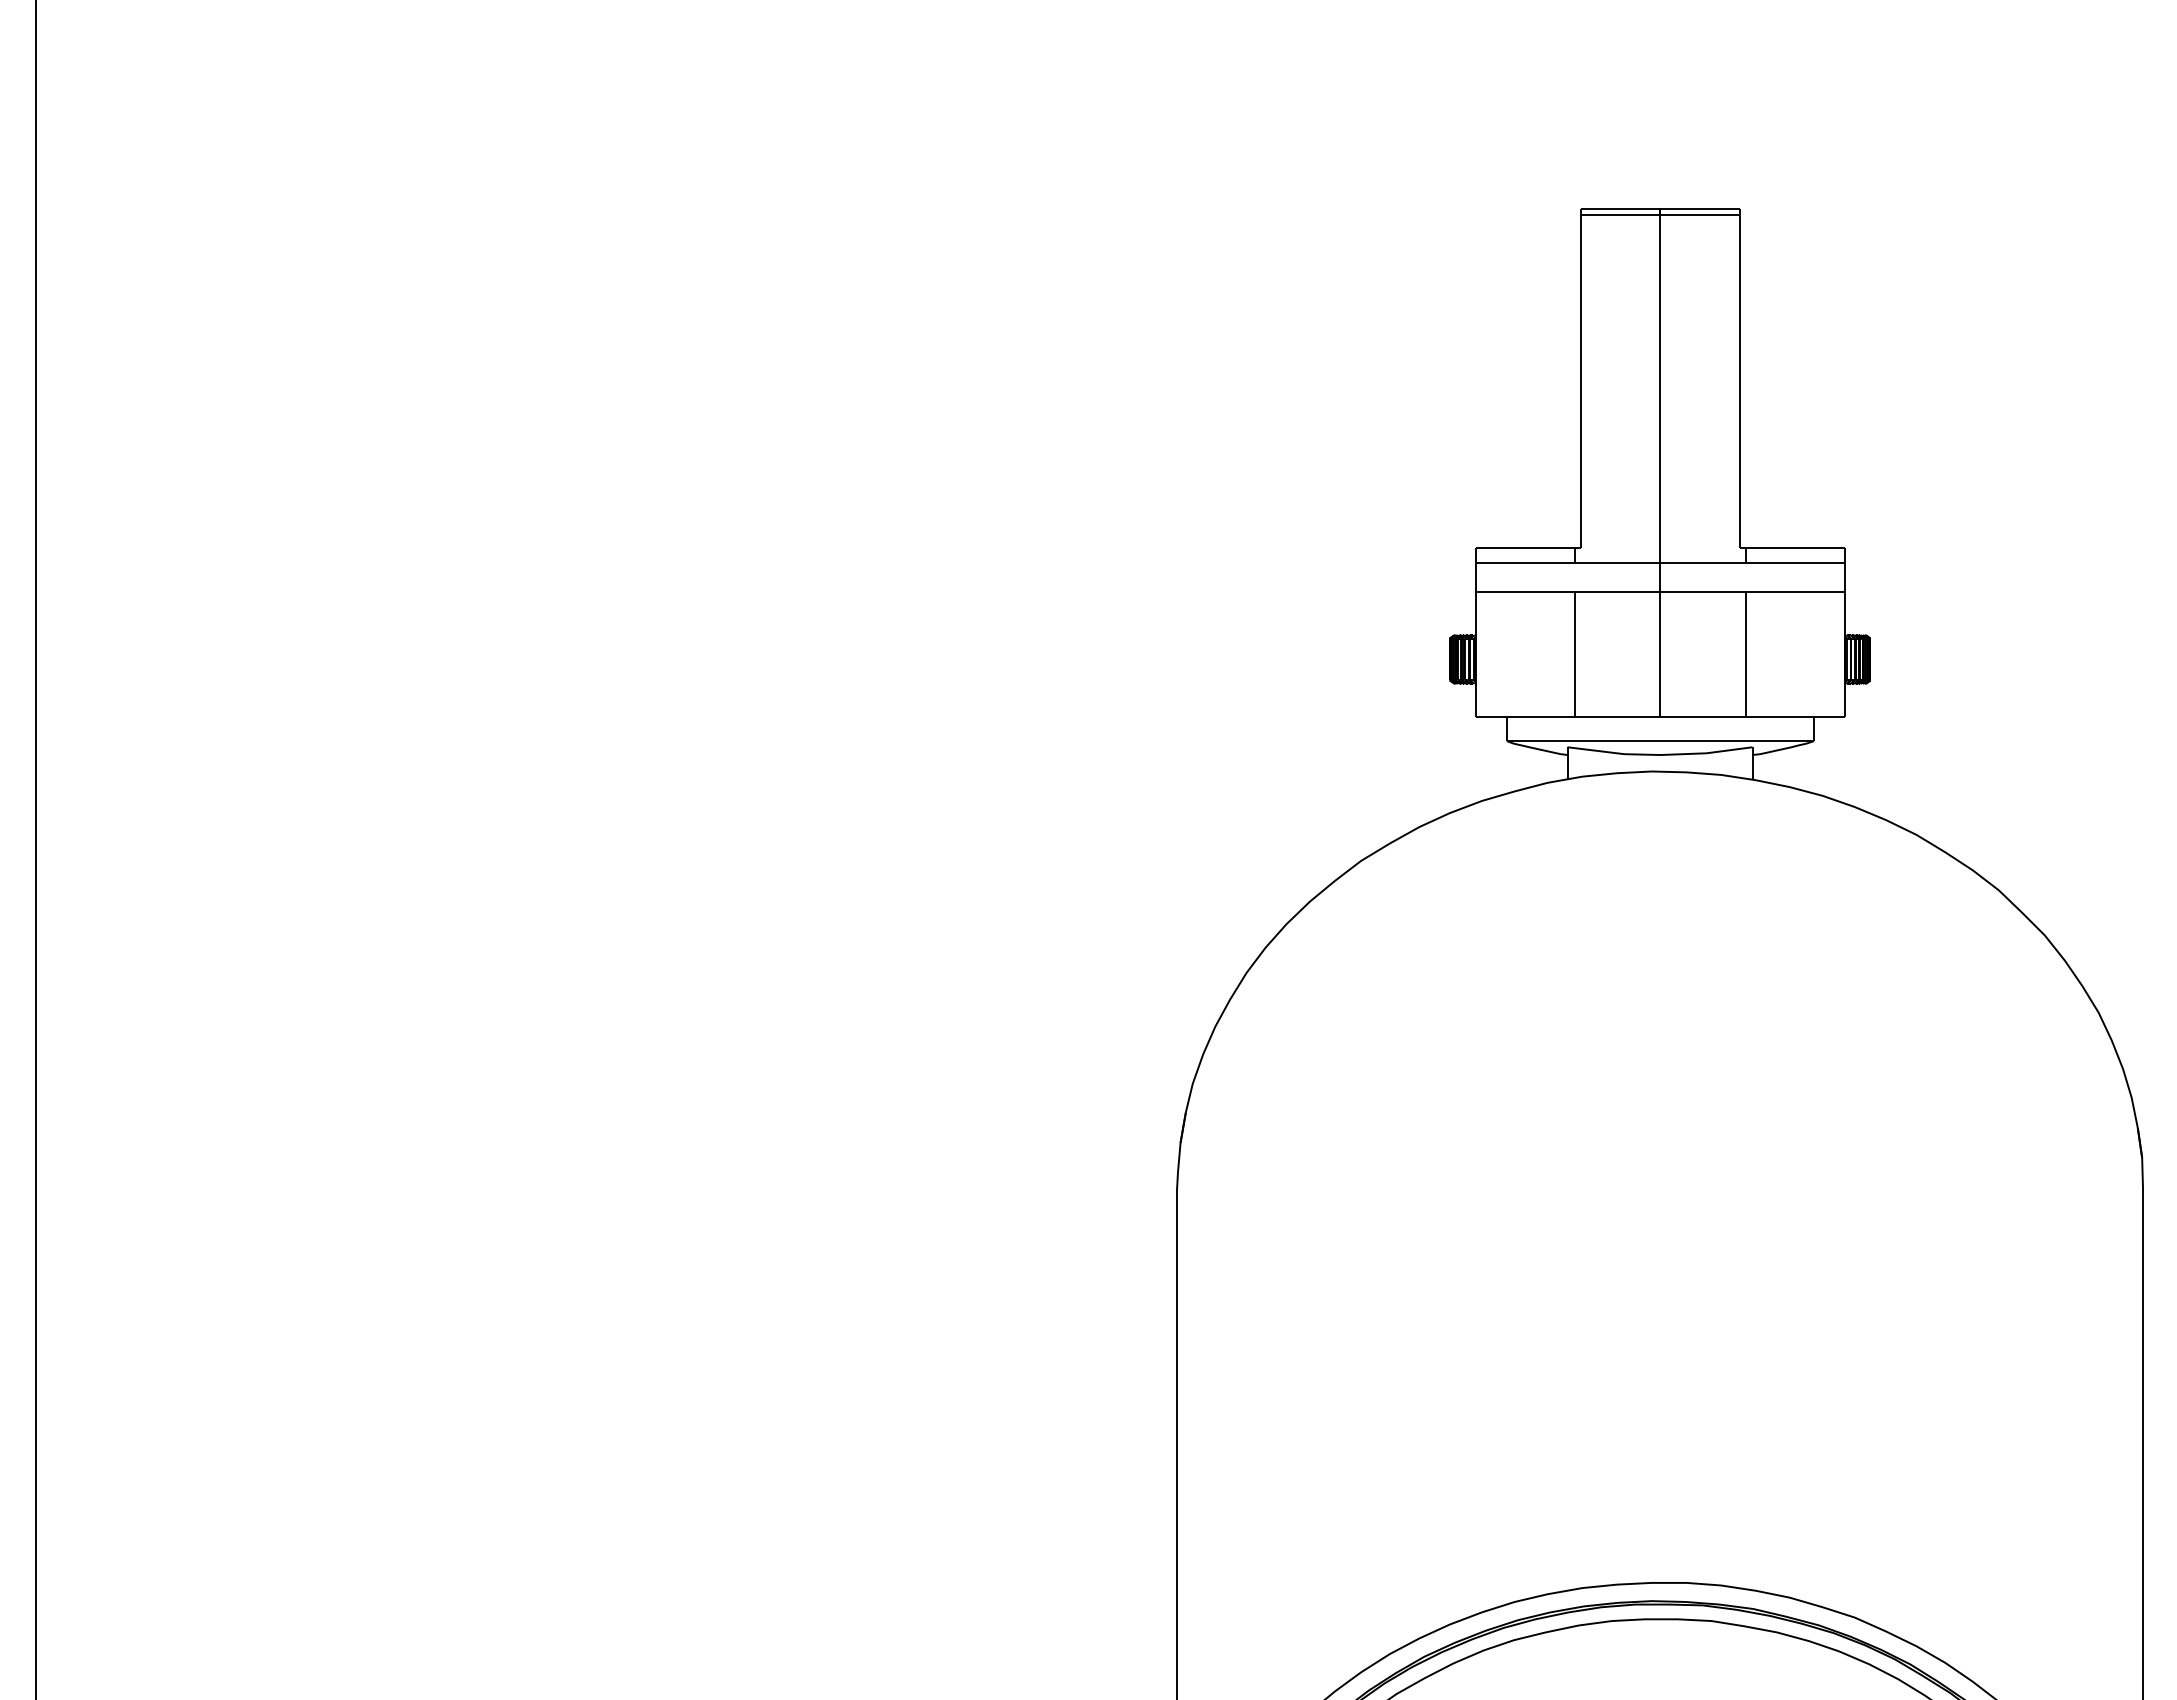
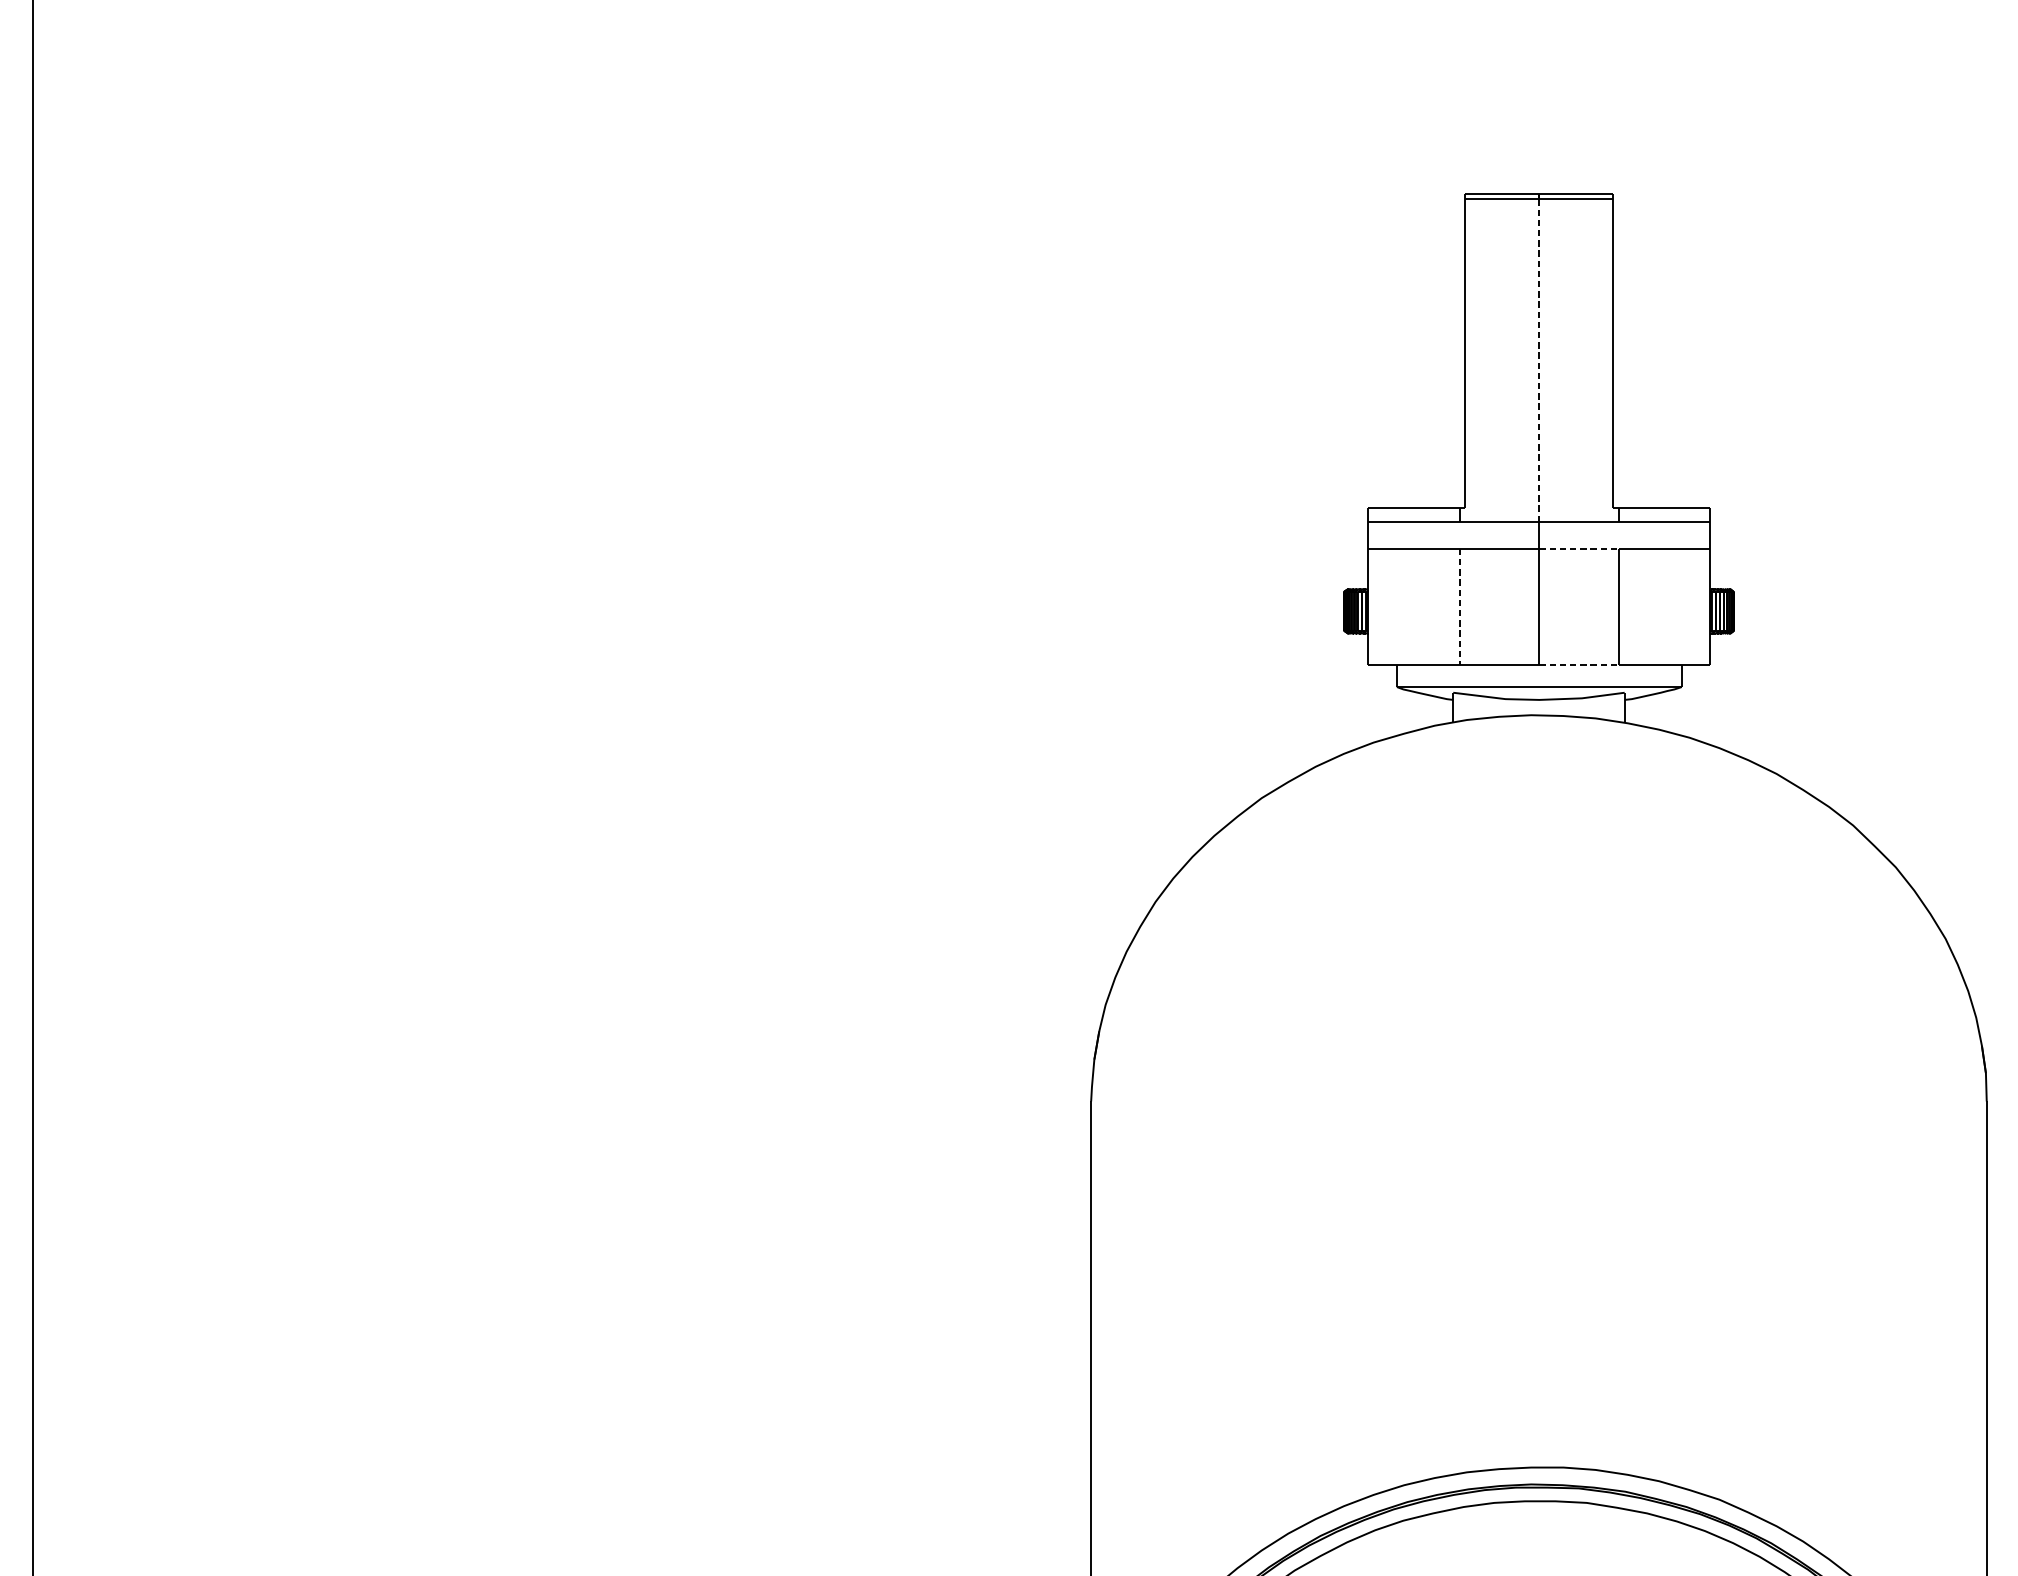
line: (1660, 389) -> (1539, 361), solid -> dashed
line: (1703, 591) -> (1579, 548), solid -> dashed
line: (1574, 654) -> (1459, 606), solid -> dashed
line: (1703, 716) -> (1579, 664), solid -> dashed

